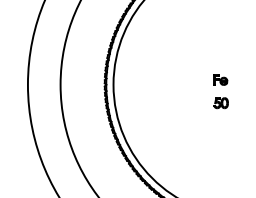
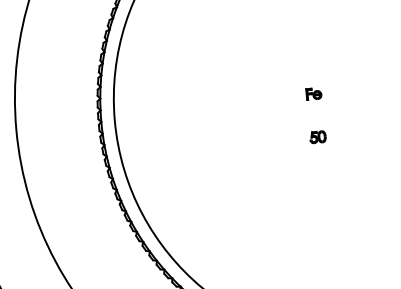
part: (220, 79) -> (312, 92), size x0.6
part: (220, 103) -> (316, 137), size x0.6

